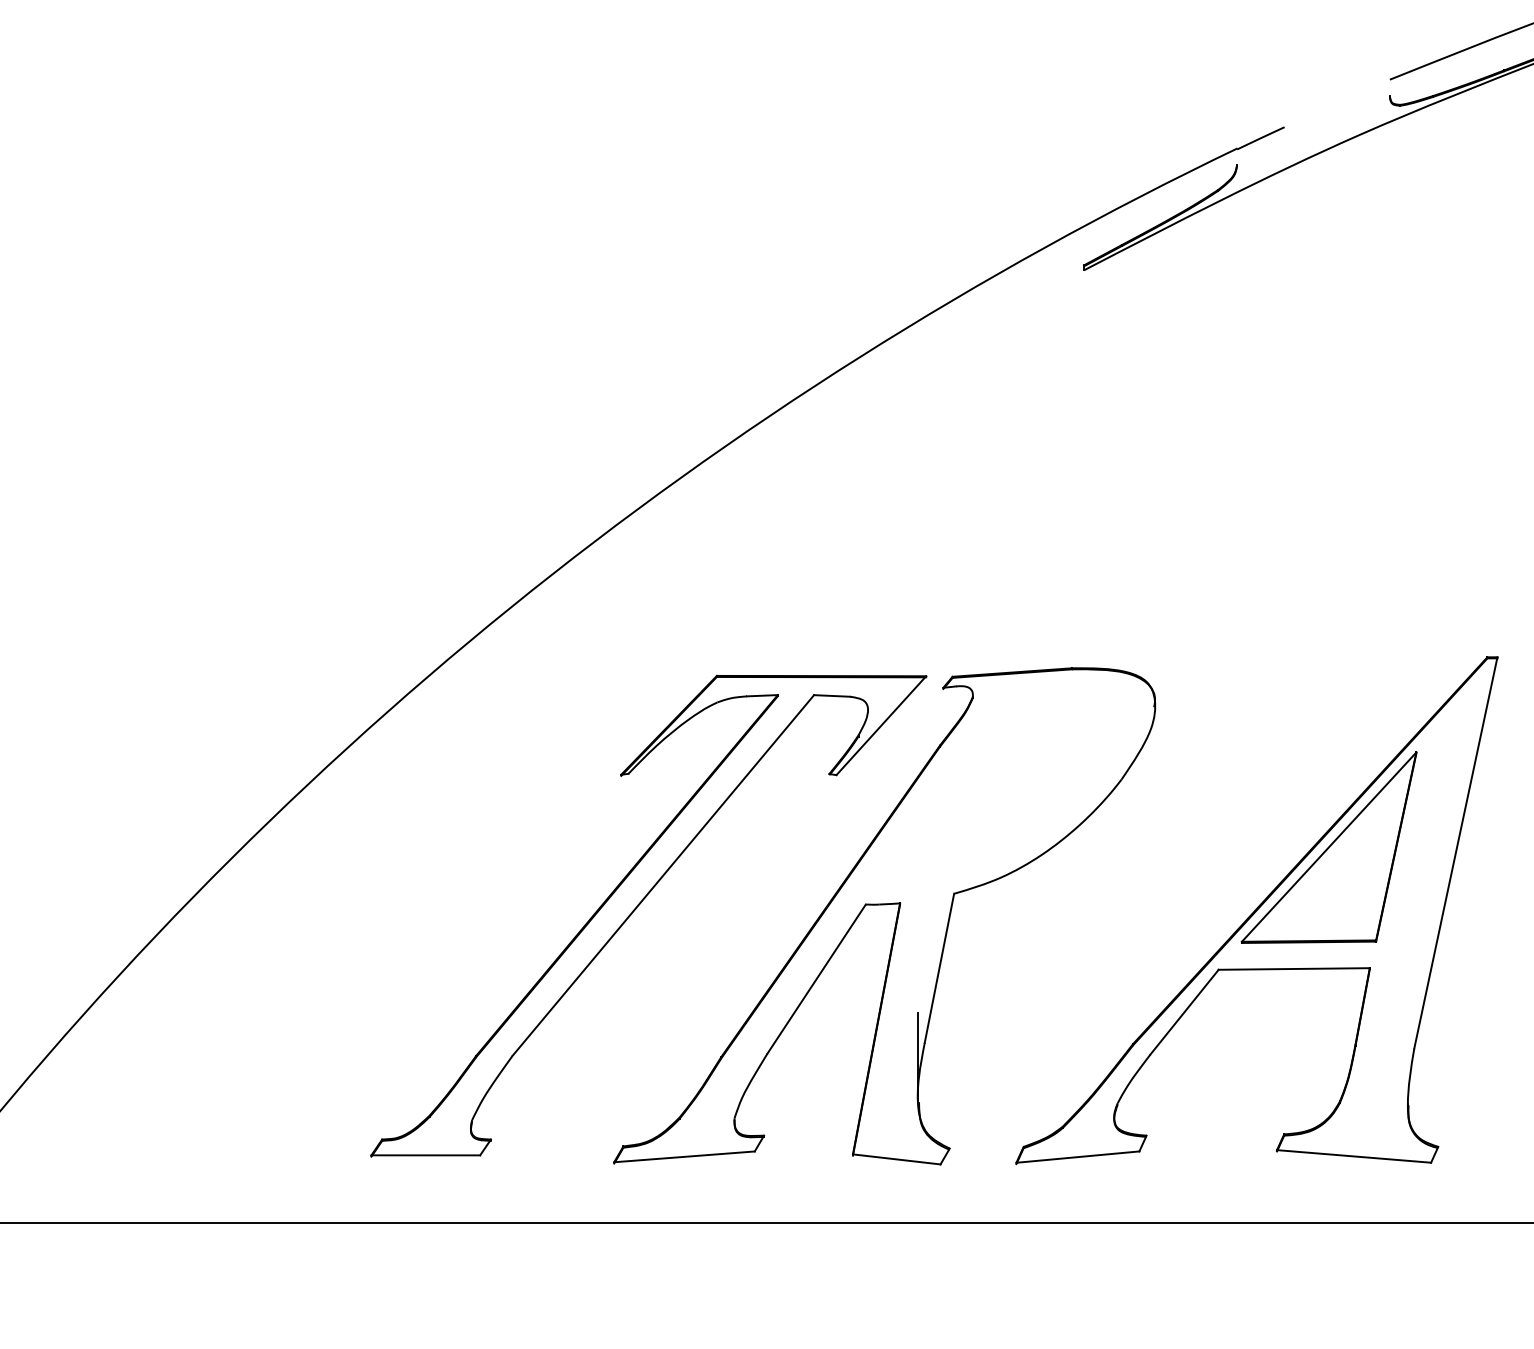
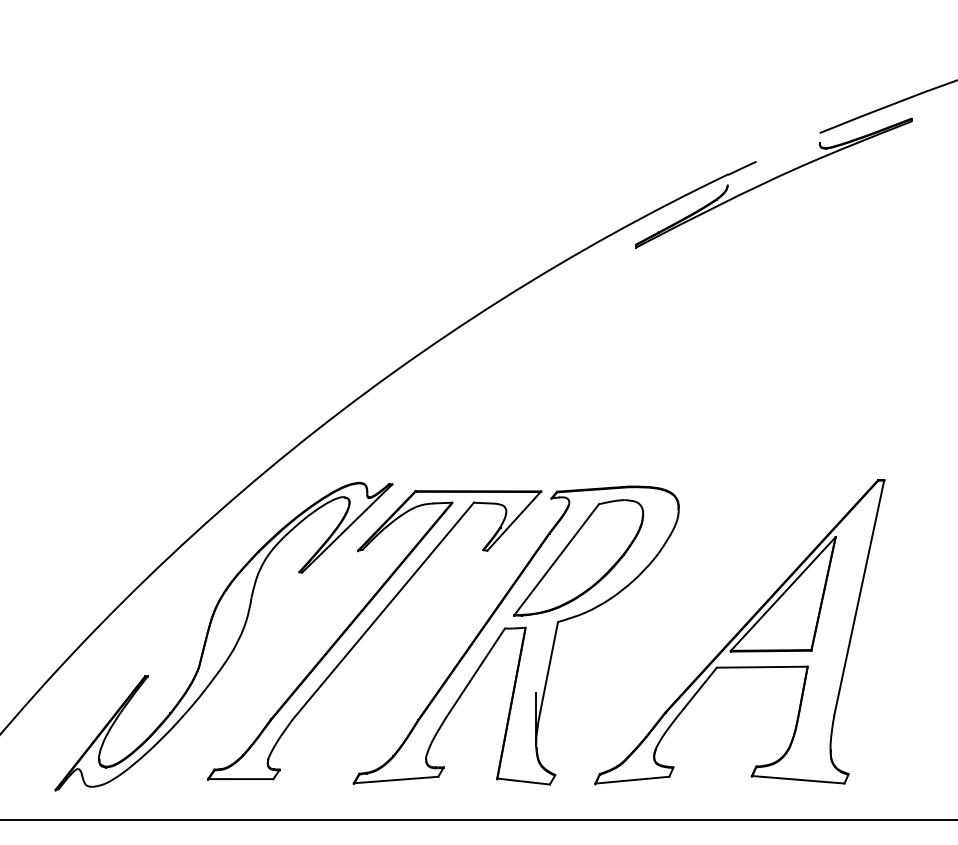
part: (988, 786) -> (578, 557), added
part: (397, 917) -> (223, 636), added

